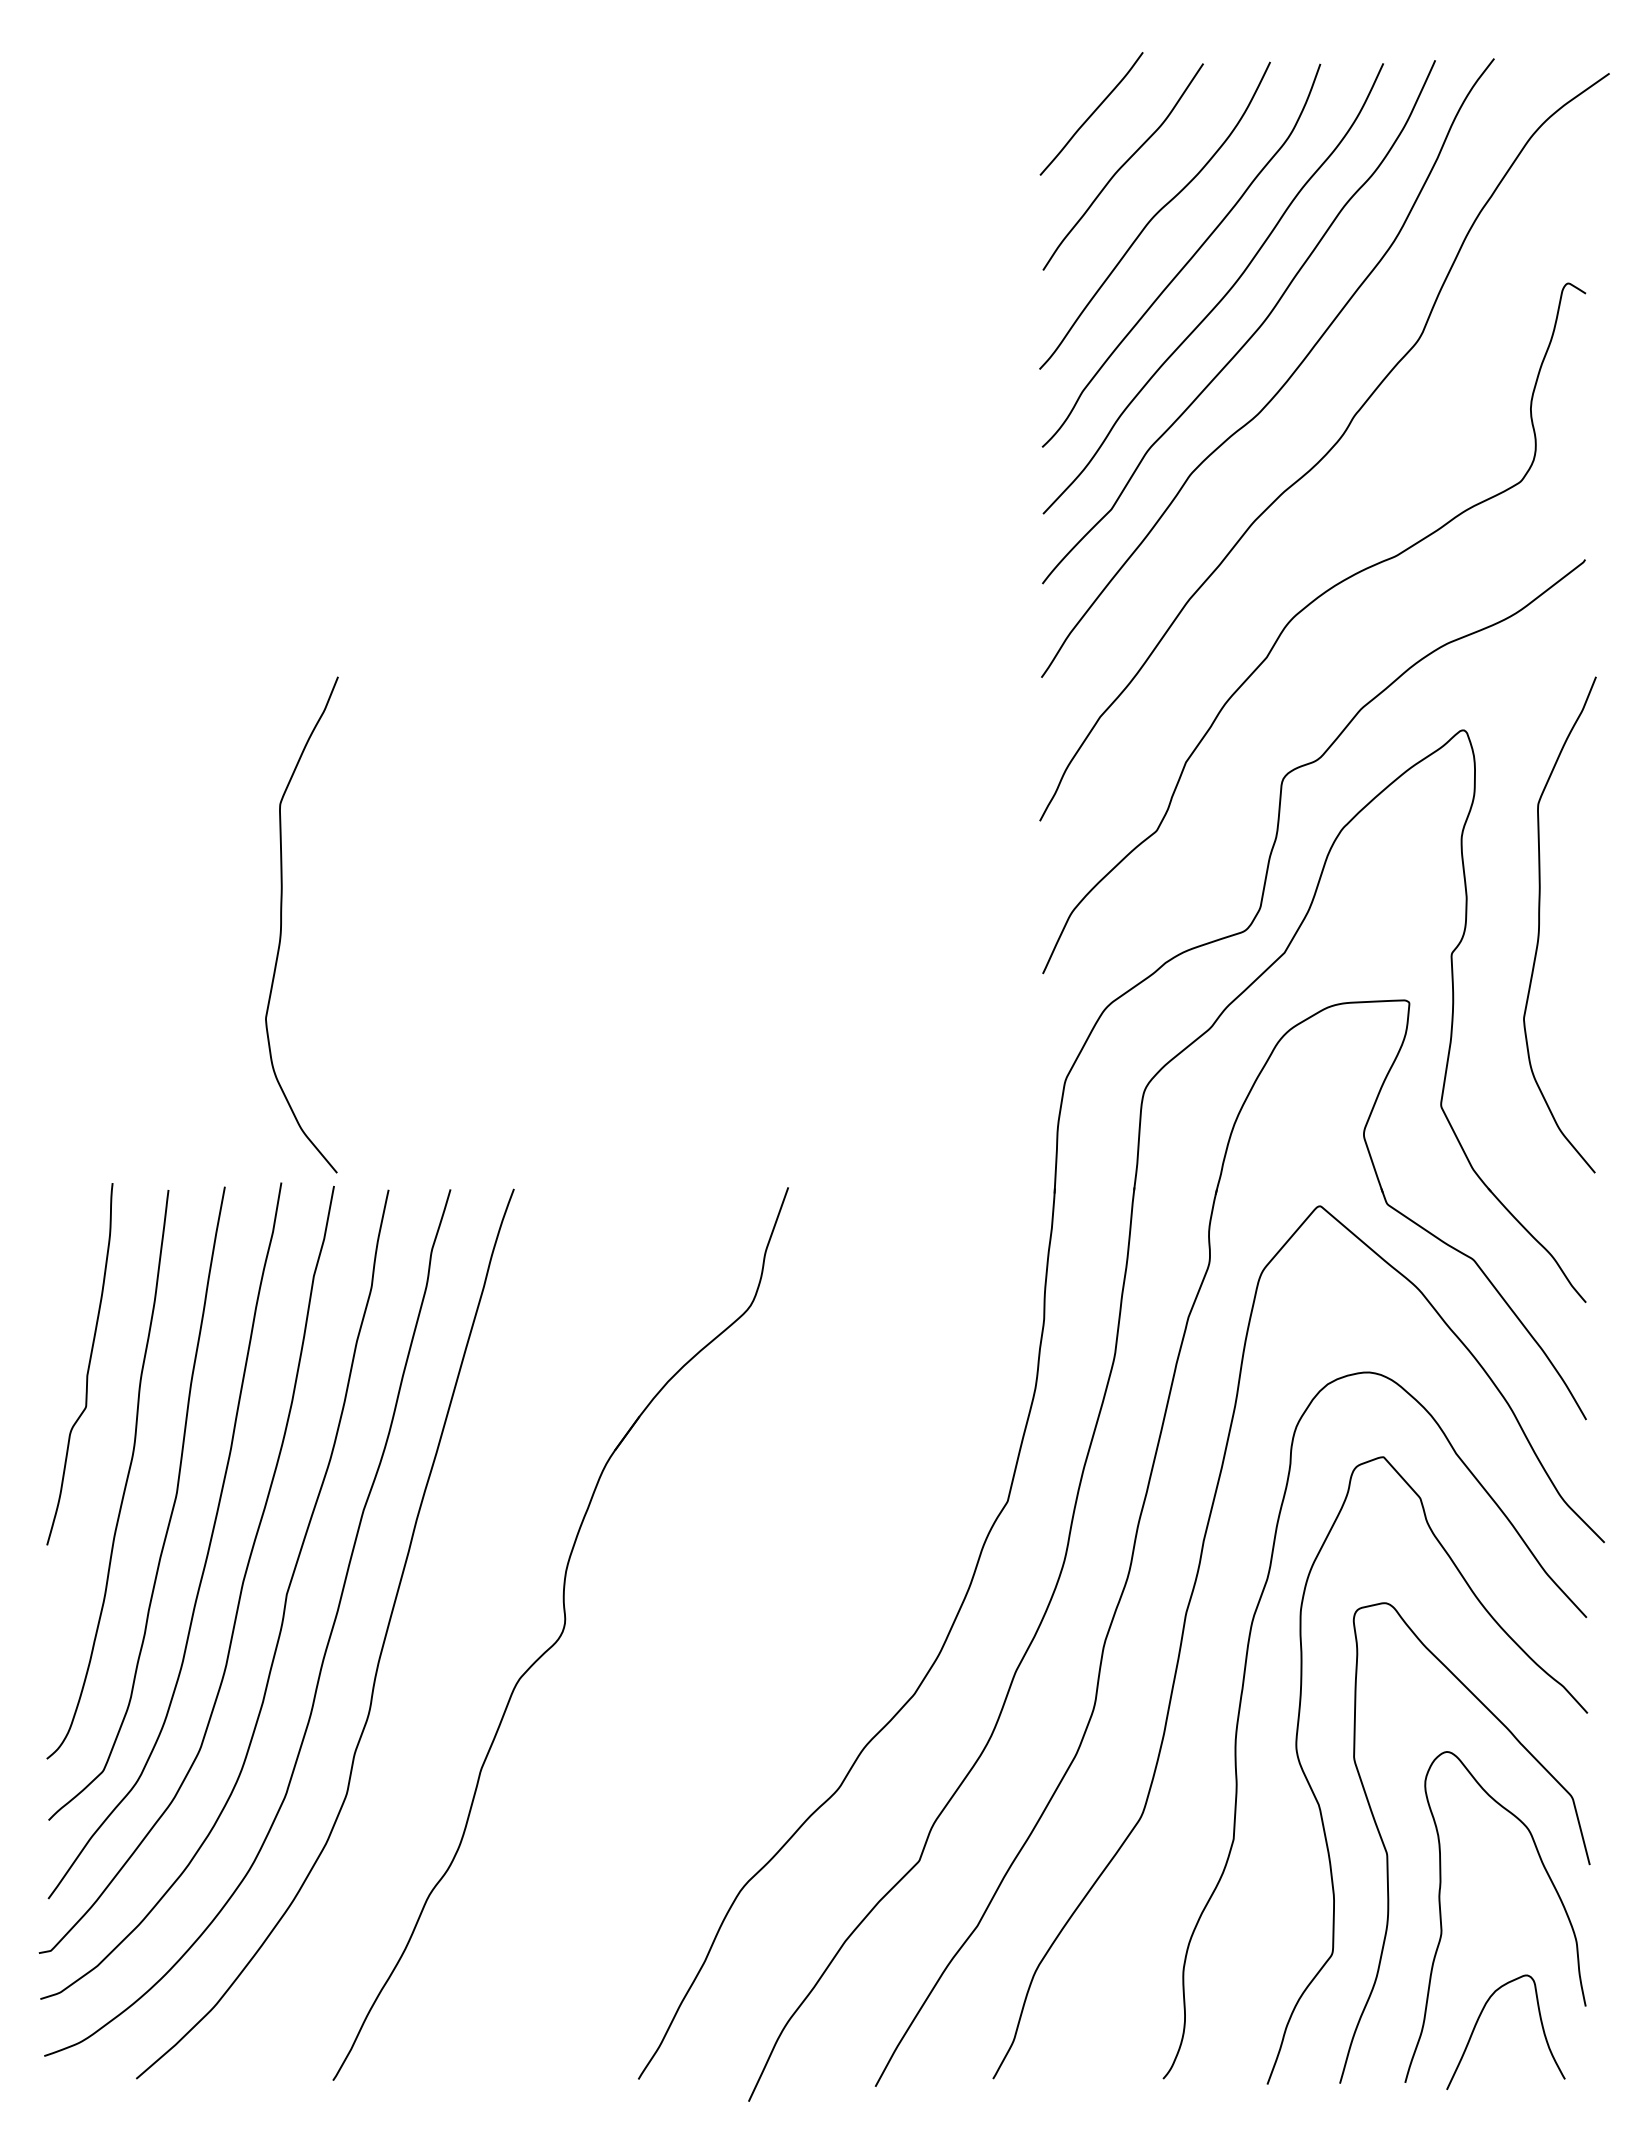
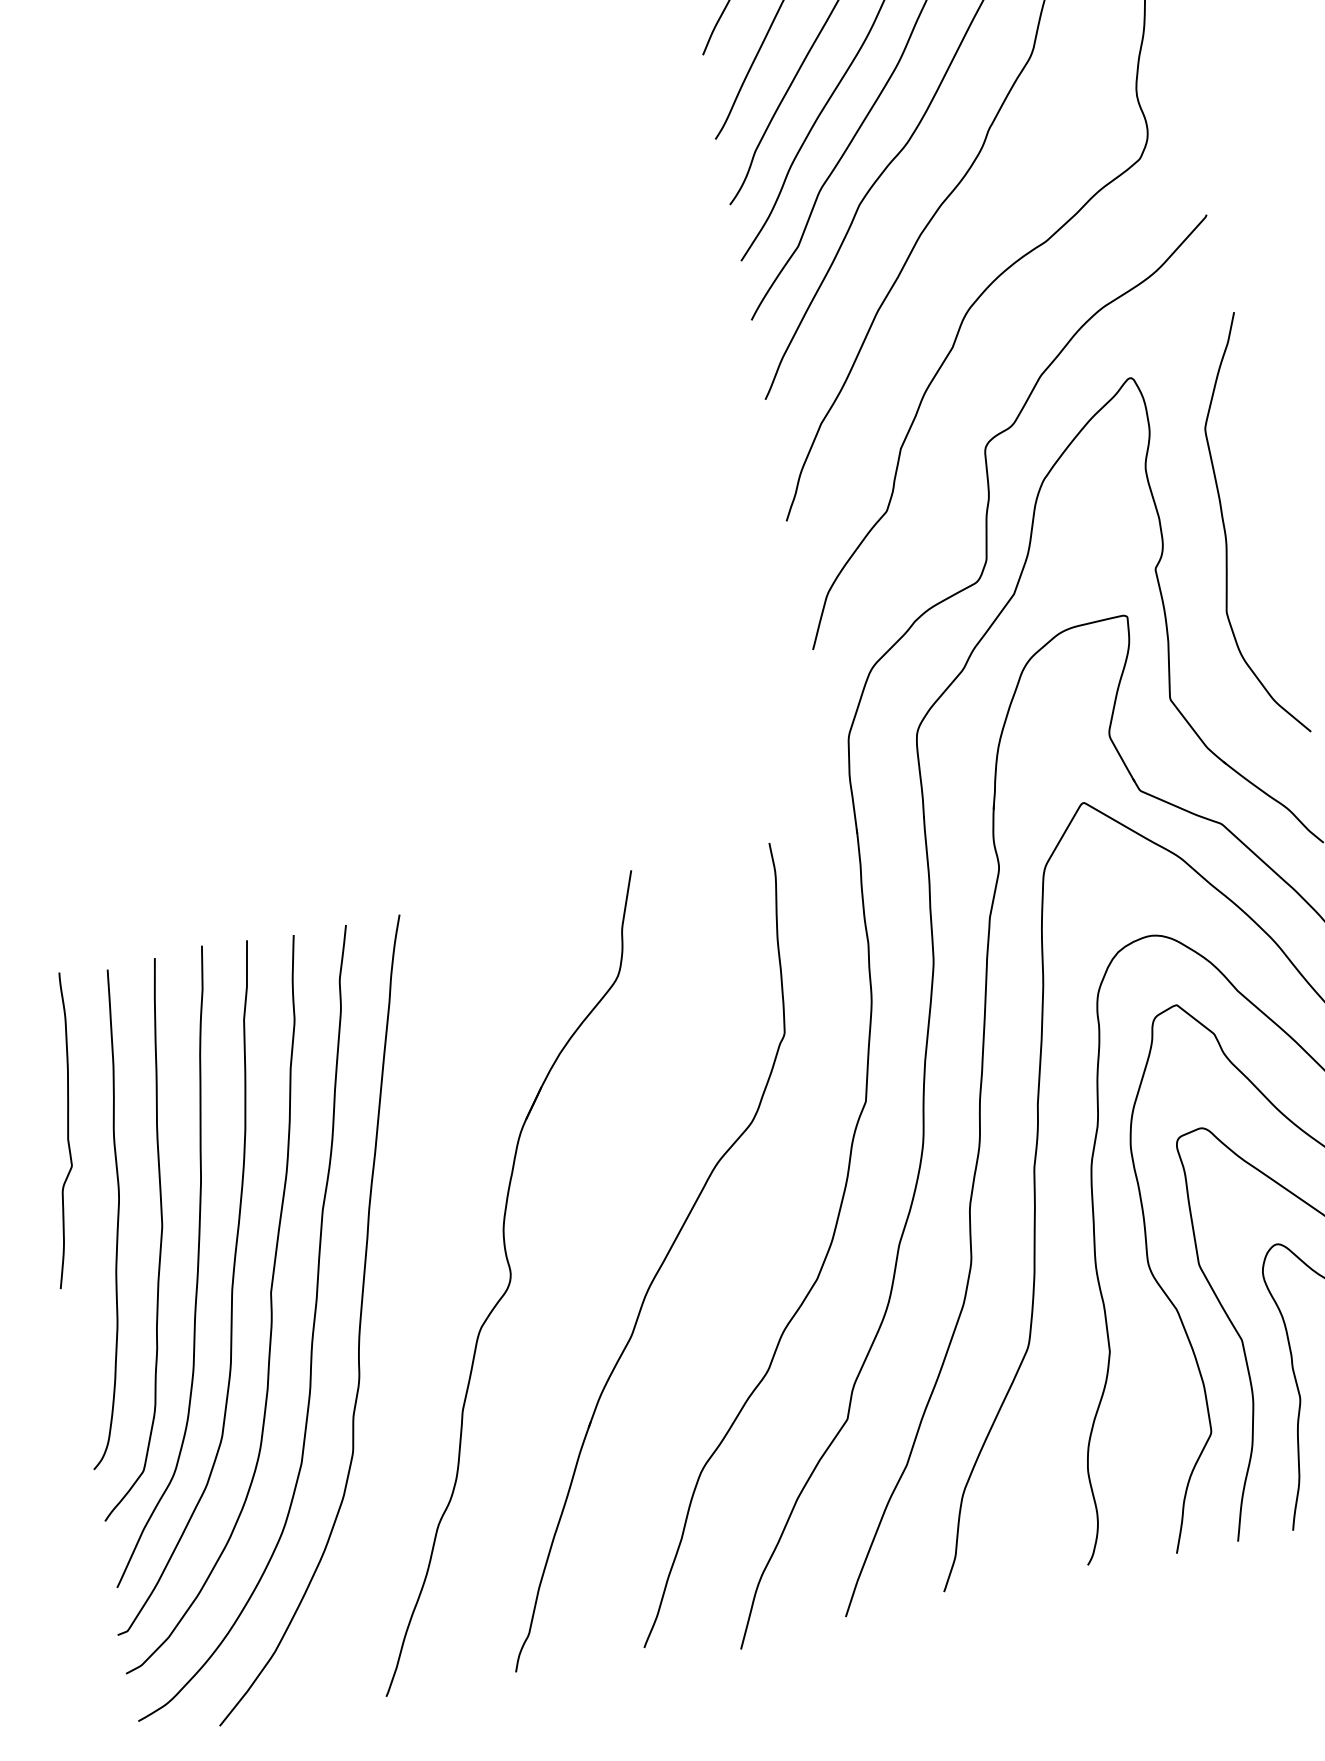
curve: (281, 924) -> (161, 727), removed
part: (738, 1644) -> (660, 1264), added

